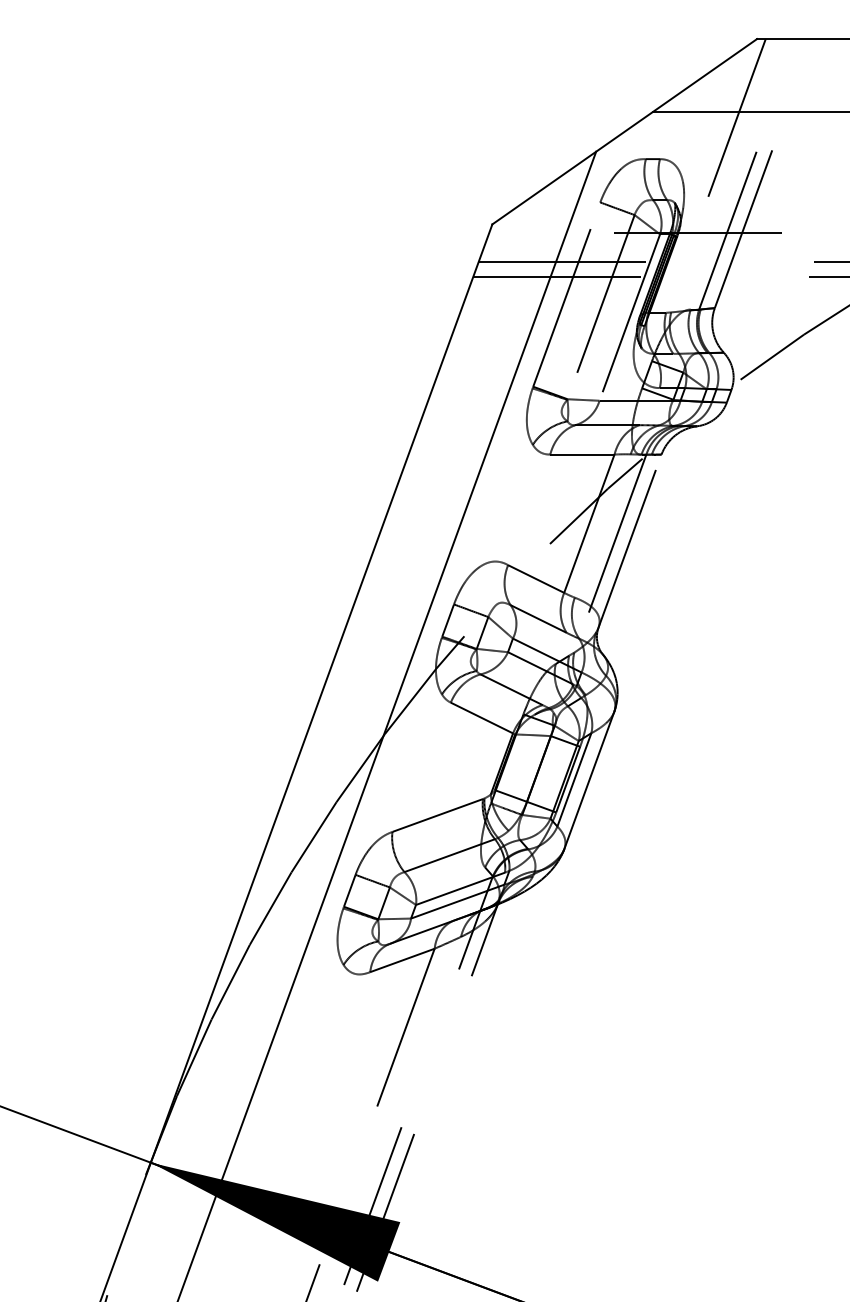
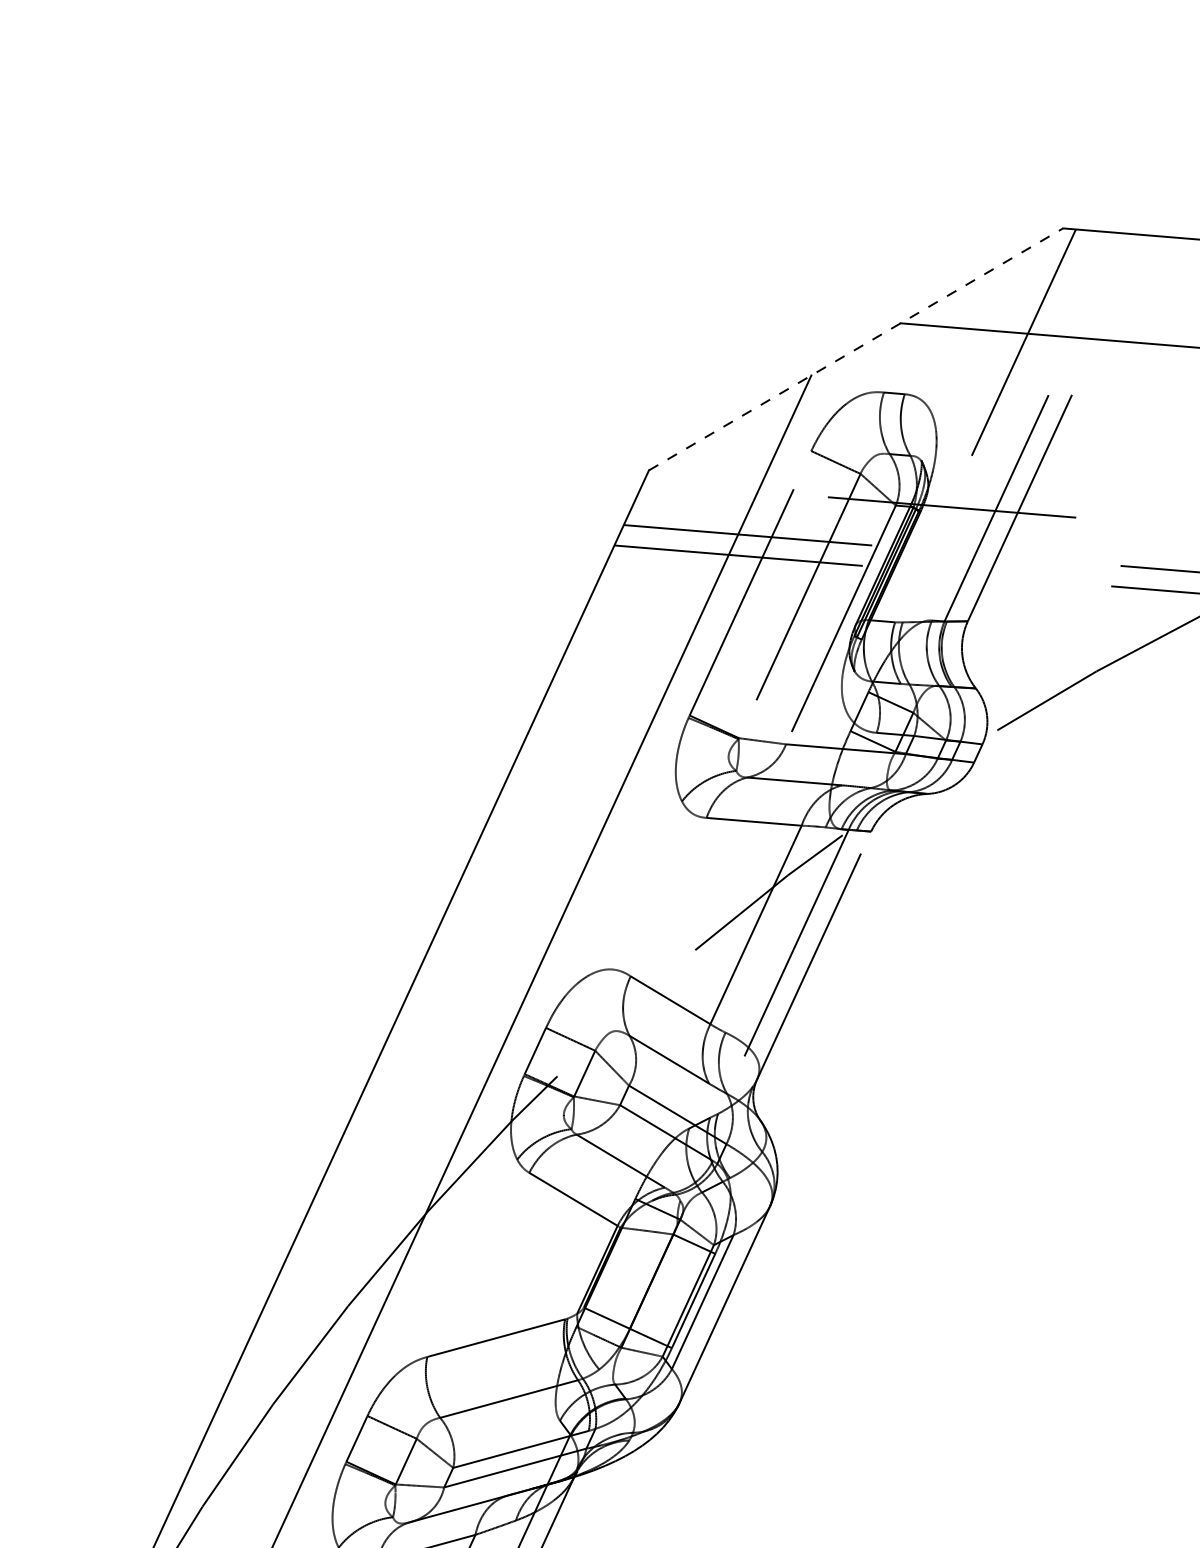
line: (624, 131) -> (855, 349), solid -> dashed

